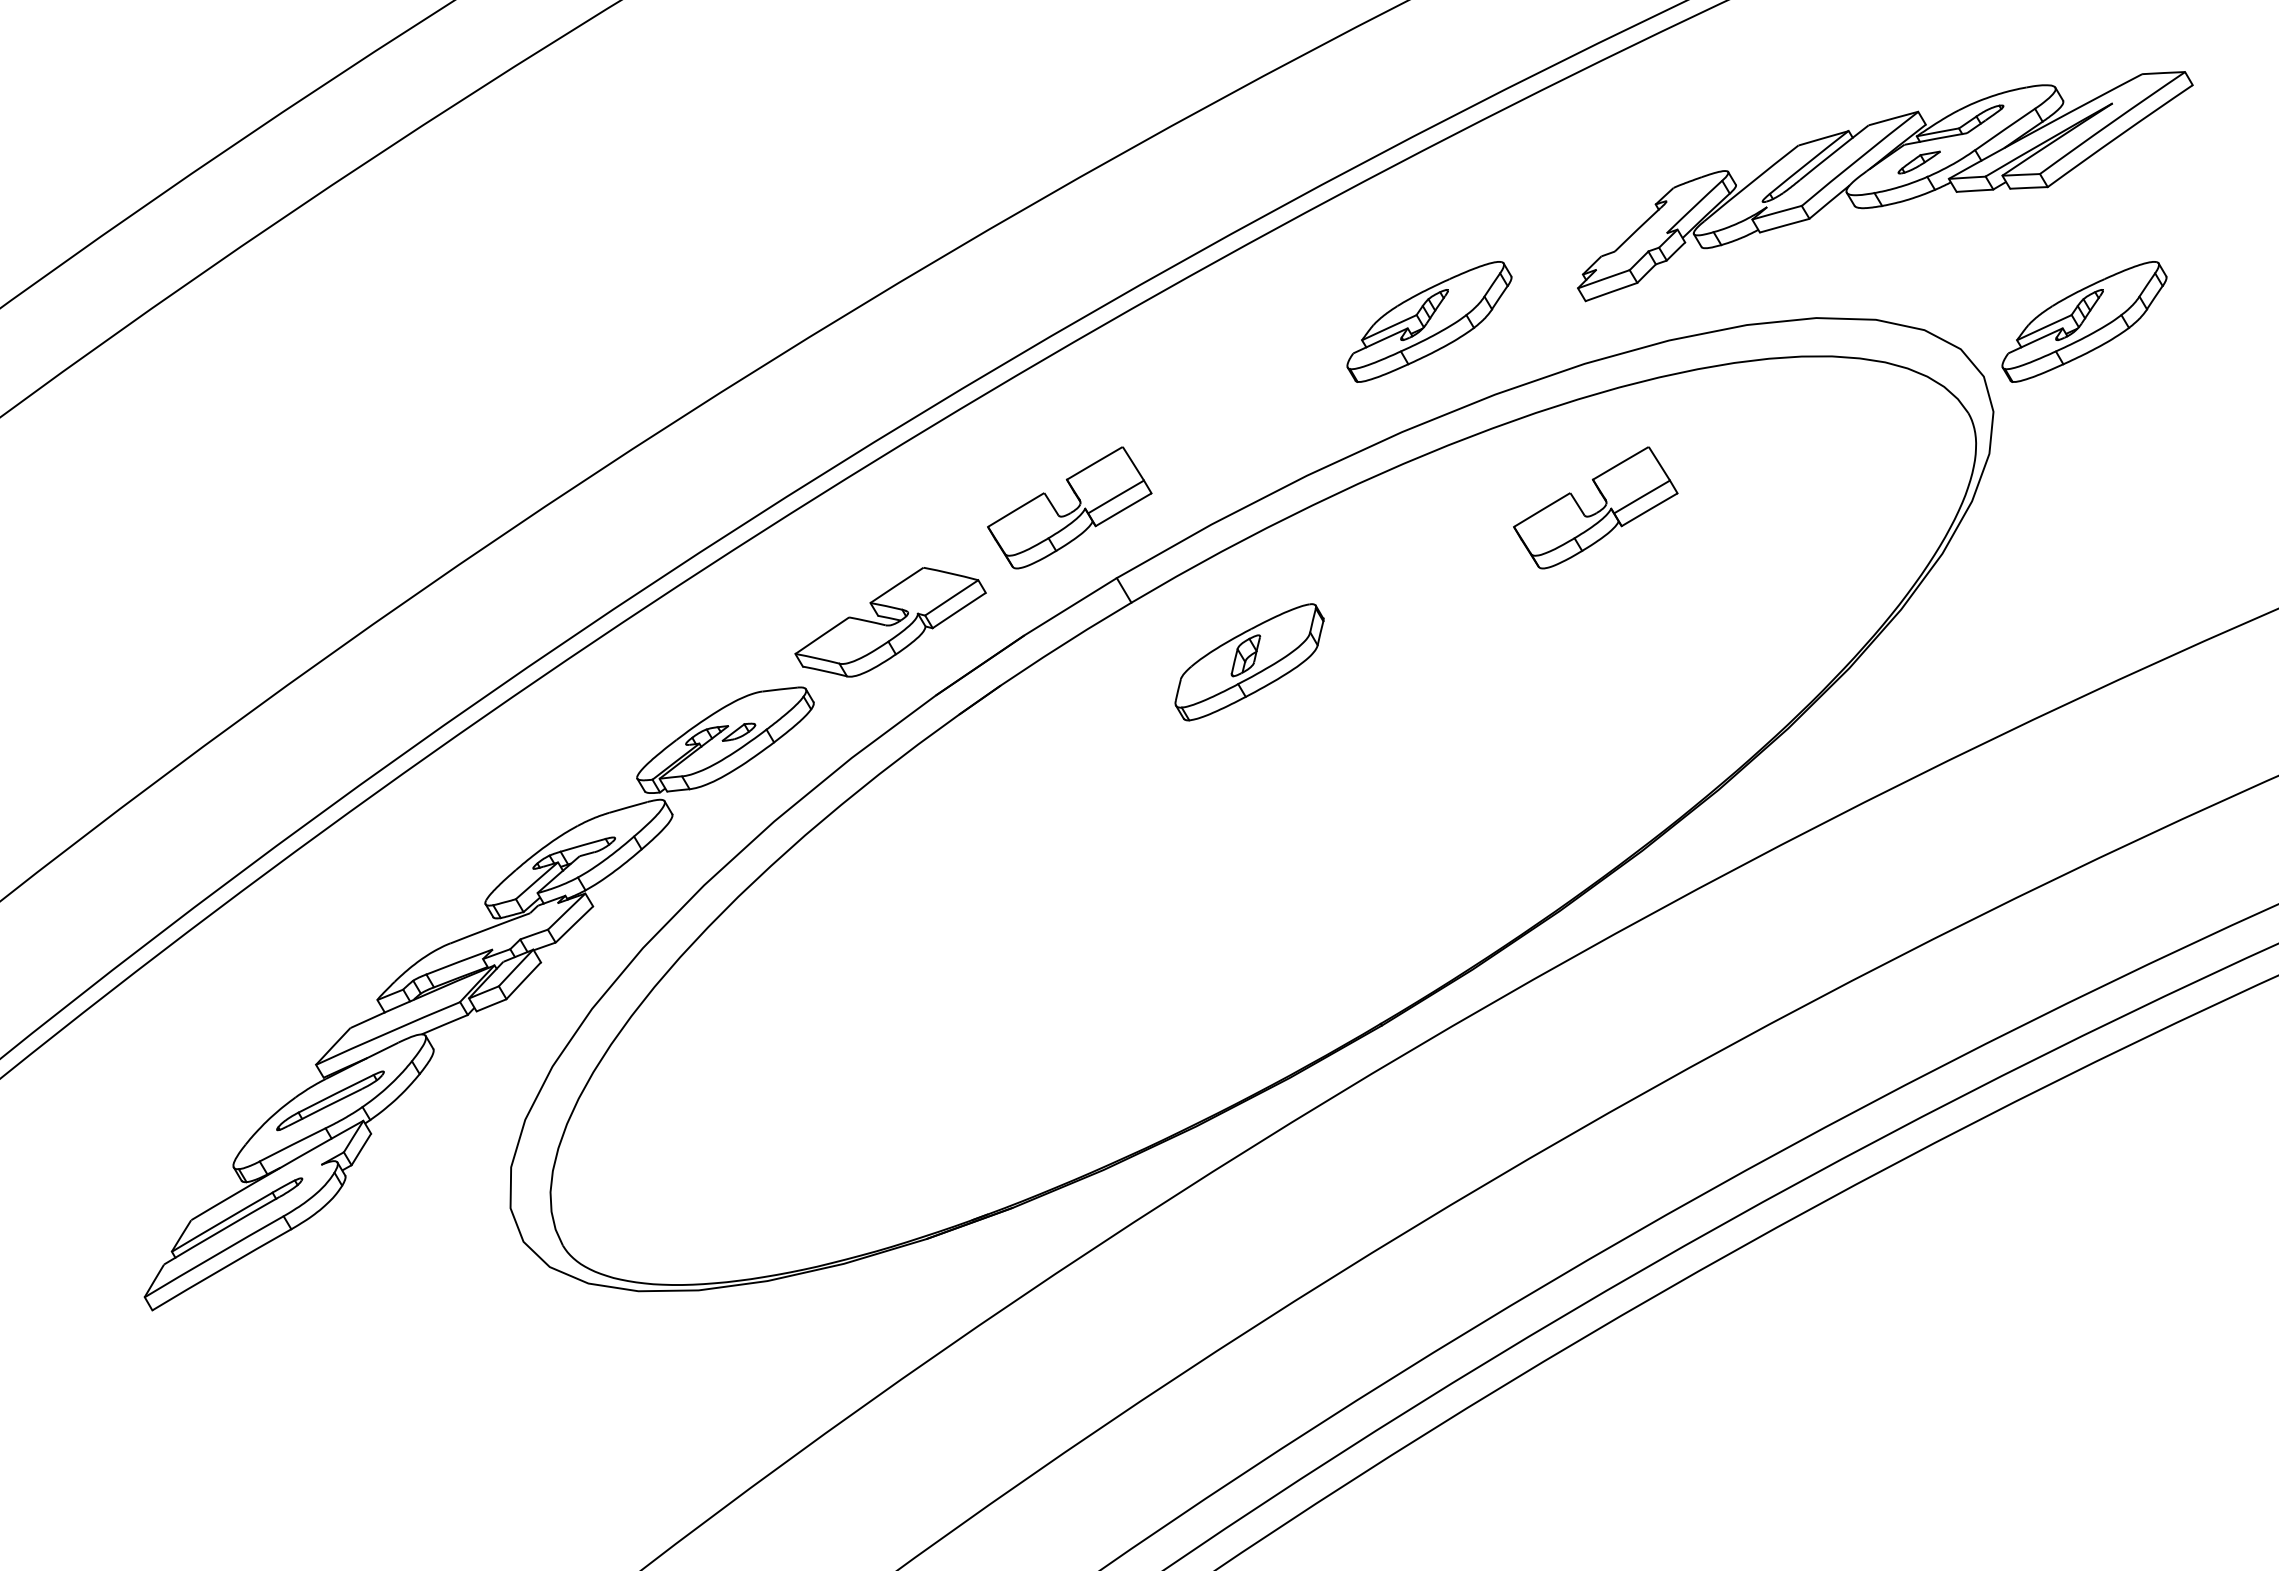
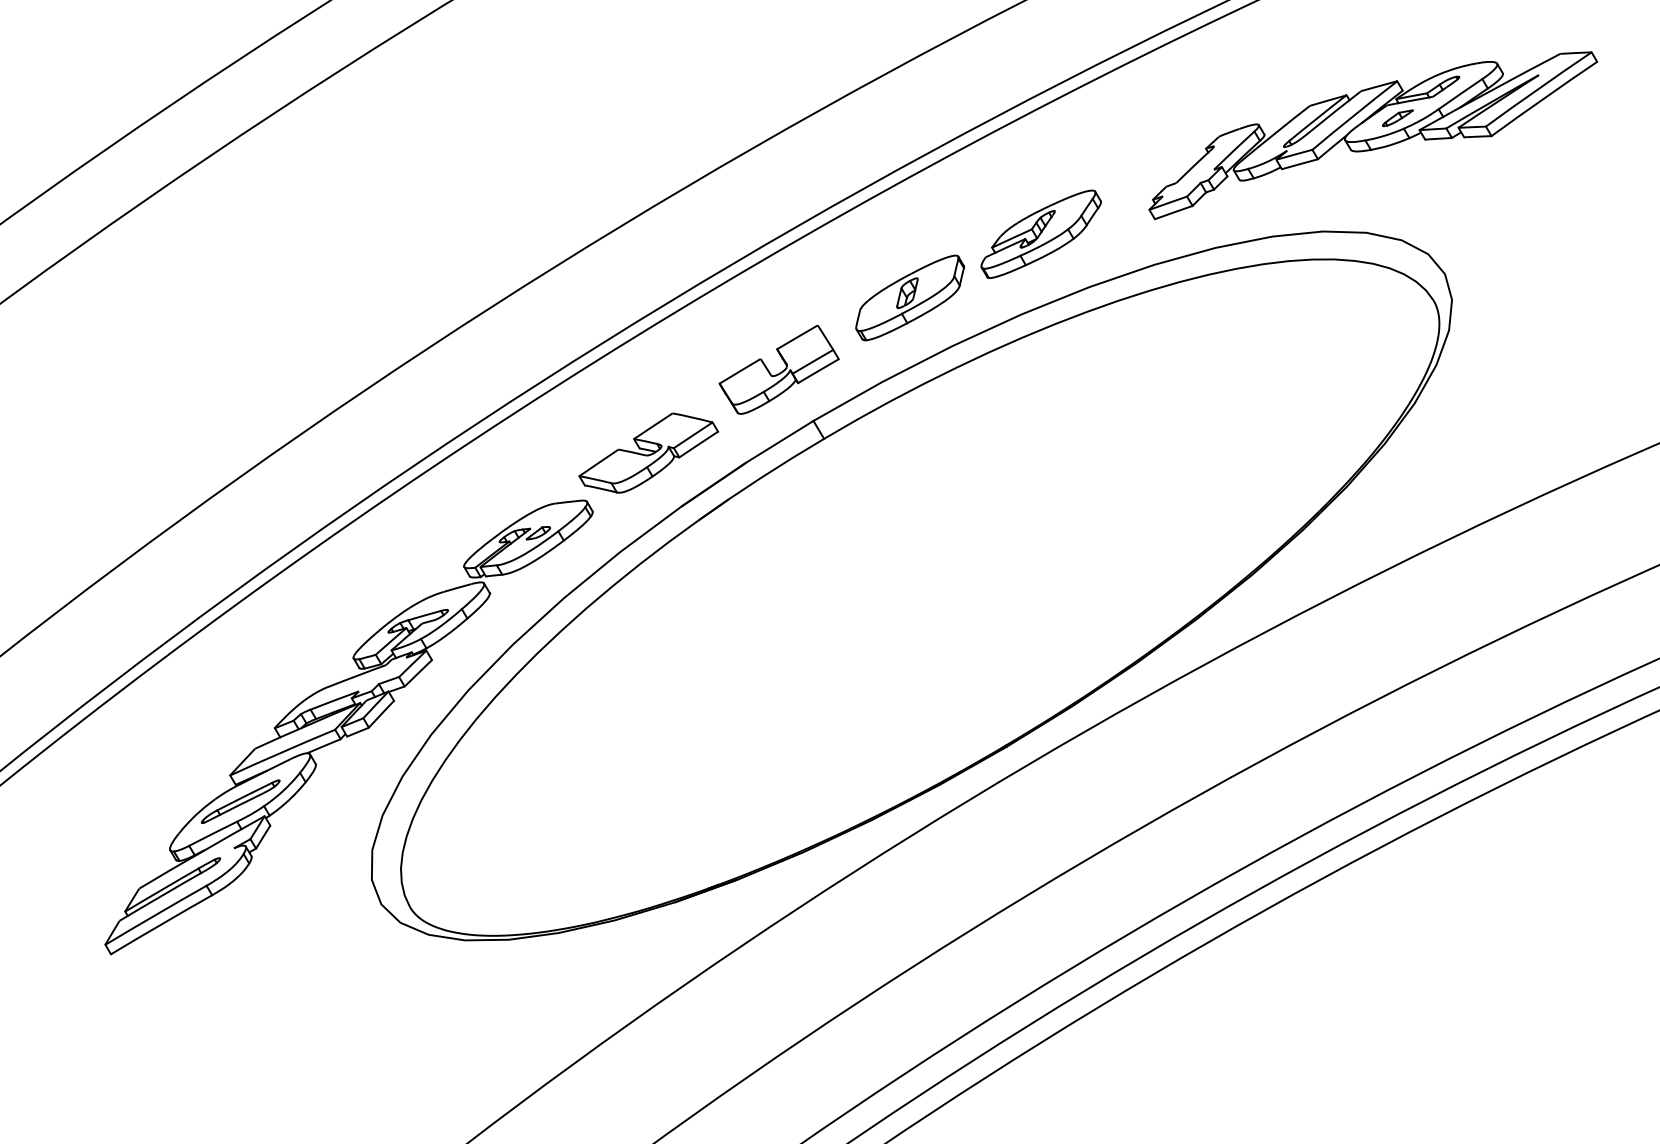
part: (2084, 321) -> (1518, 234), removed
part: (1595, 507) -> (1162, 369), removed
part: (1249, 662) -> (910, 298), moved

